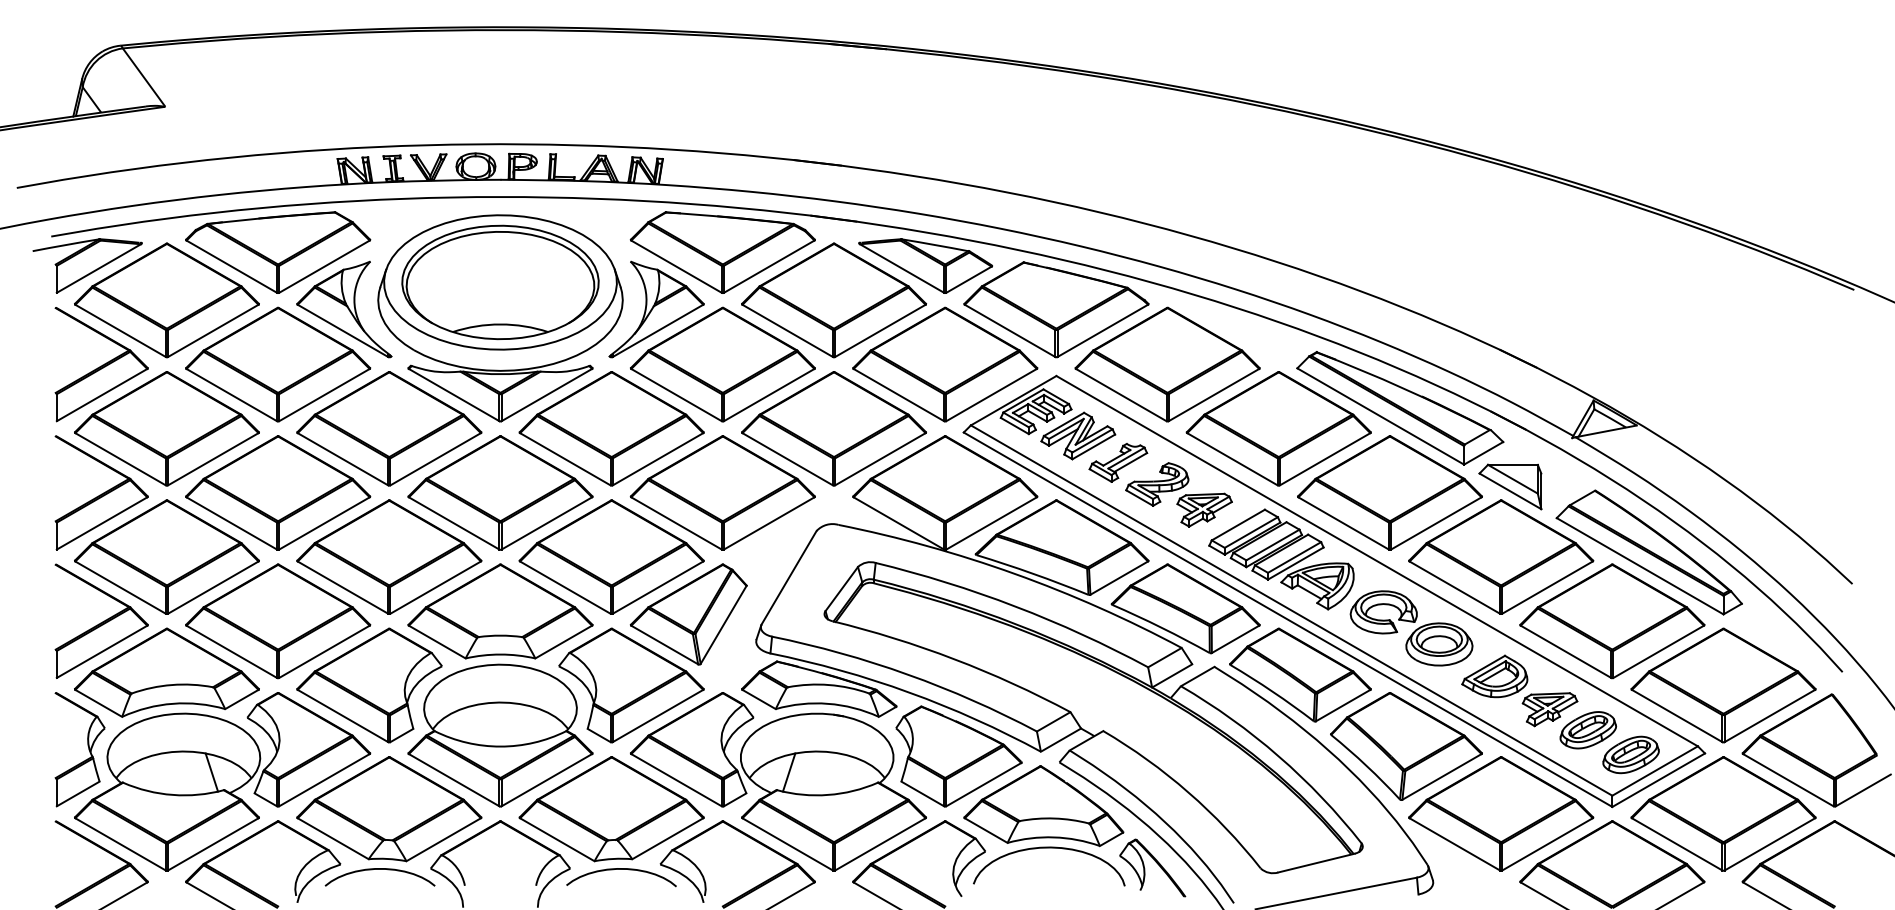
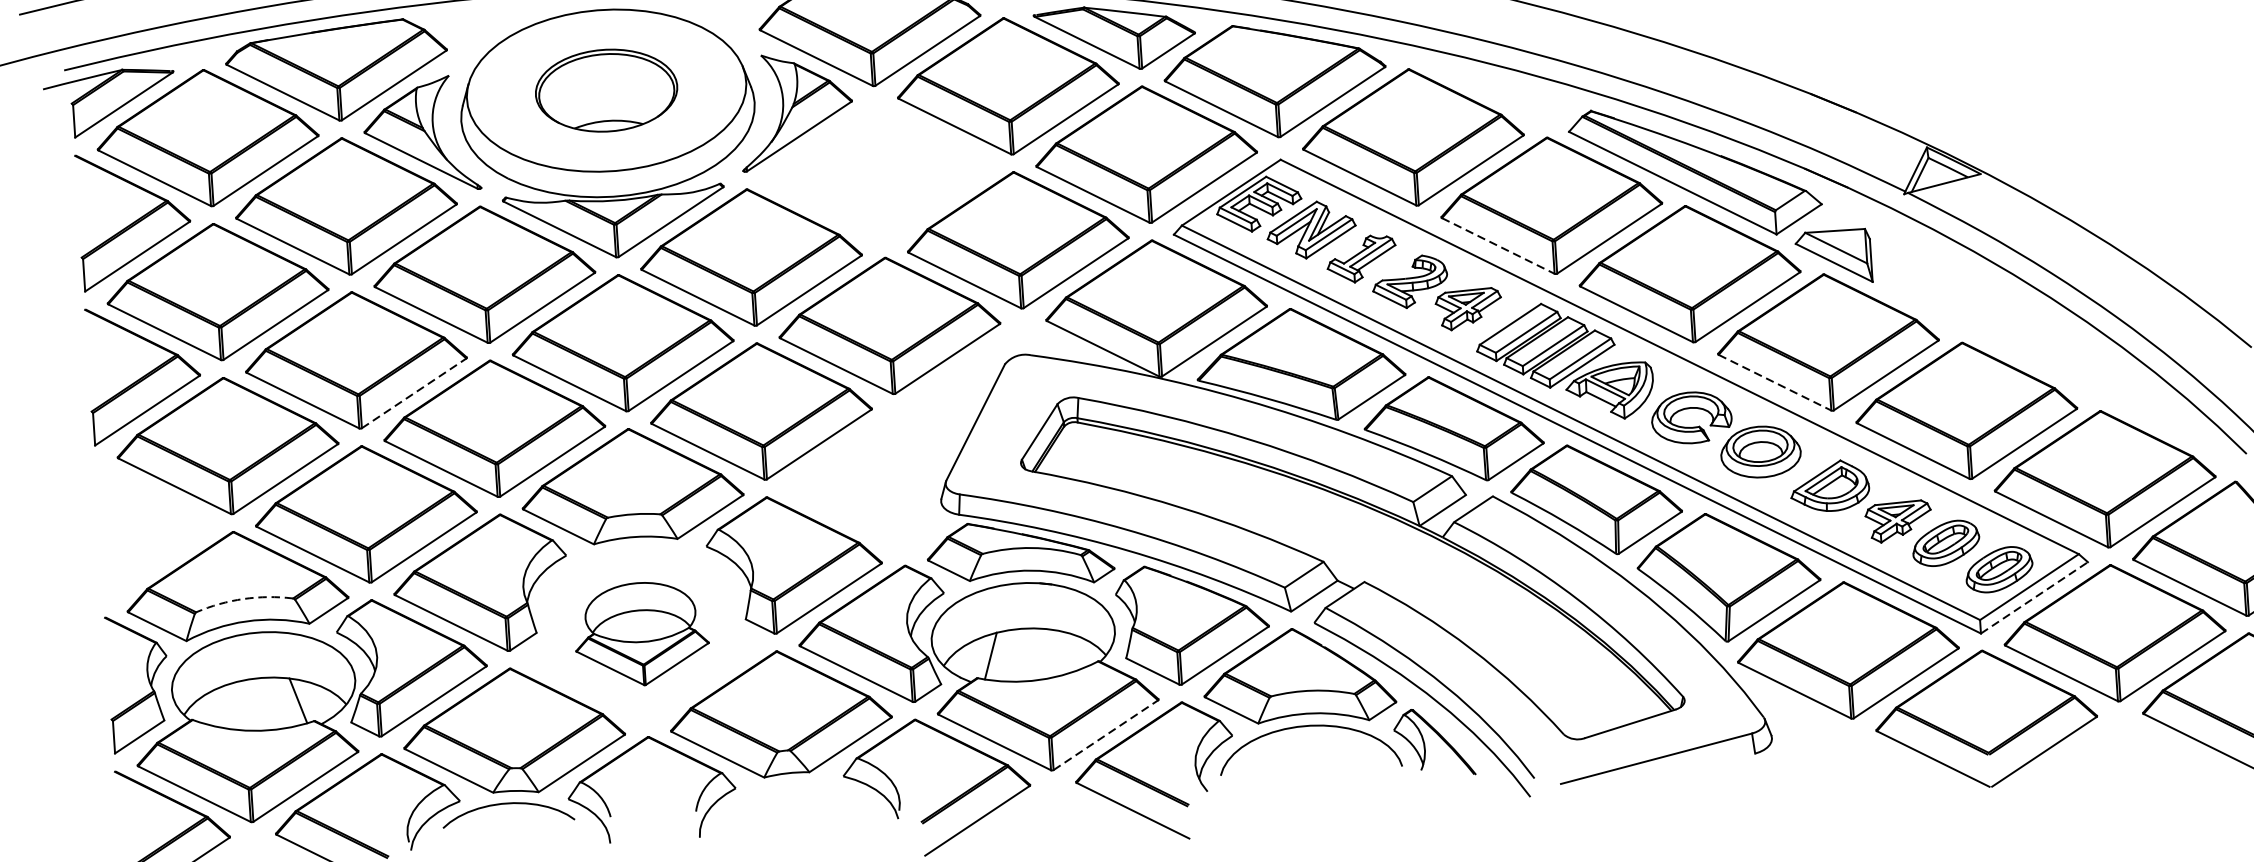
part: (500, 282) -> (606, 90), size x0.6
part: (722, 364) -> (879, 171), removed
line: (1232, 459) -> (1498, 246), solid -> dashed
line: (324, 523) -> (414, 393), solid -> dashed
part: (1648, 552) -> (2004, 325), removed
line: (1455, 587) -> (1775, 382), solid -> dashed
part: (688, 614) -> (857, 474), removed
part: (101, 620) -> (154, 527), removed
arc: (171, 685) -> (243, 599), solid -> dashed
part: (500, 735) -> (641, 634), size x0.6
line: (1659, 779) -> (2035, 596), solid -> dashed
line: (880, 844) -> (1105, 735), solid -> dashed
curve: (621, 869) -> (797, 785), removed

